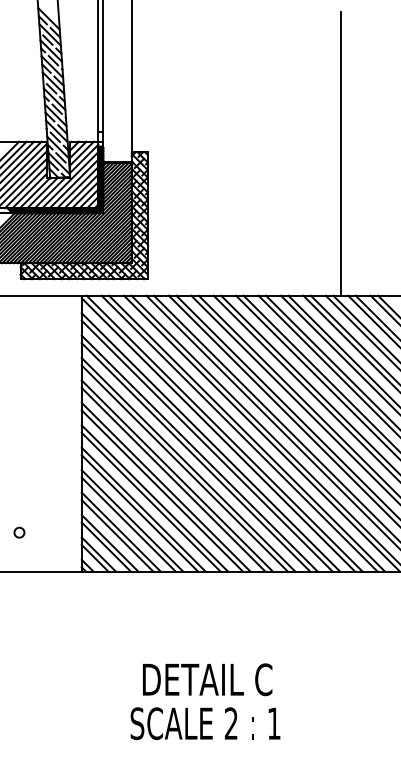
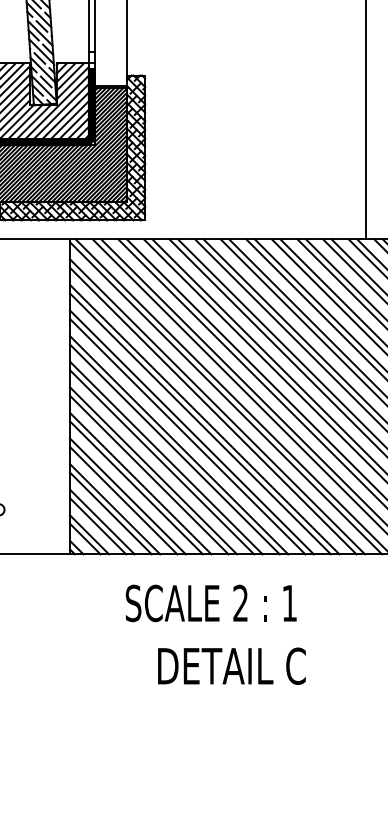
text: (207, 679) -> (231, 665), moved
text: (205, 723) -> (211, 603), moved

